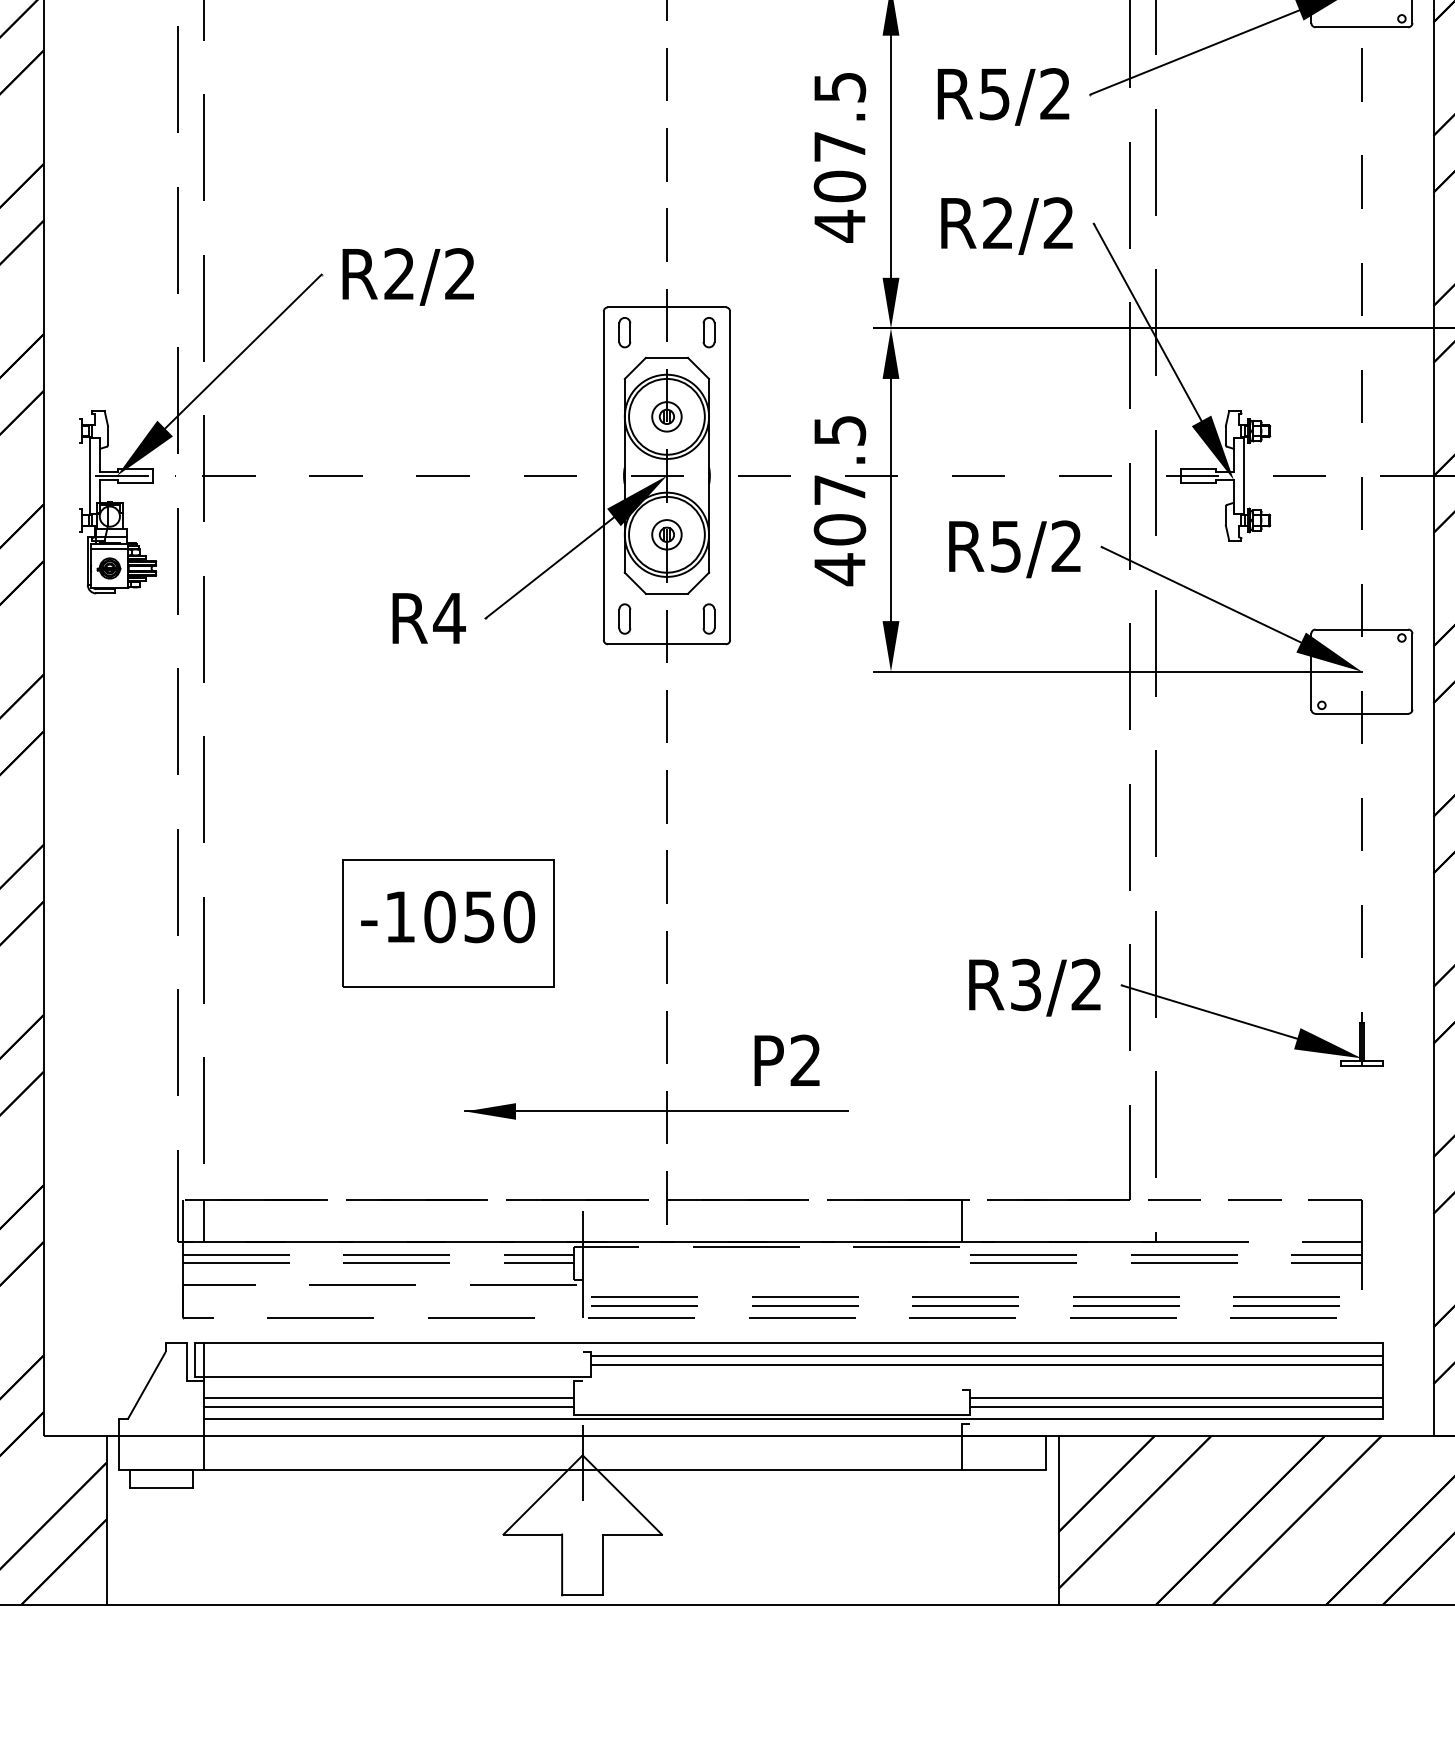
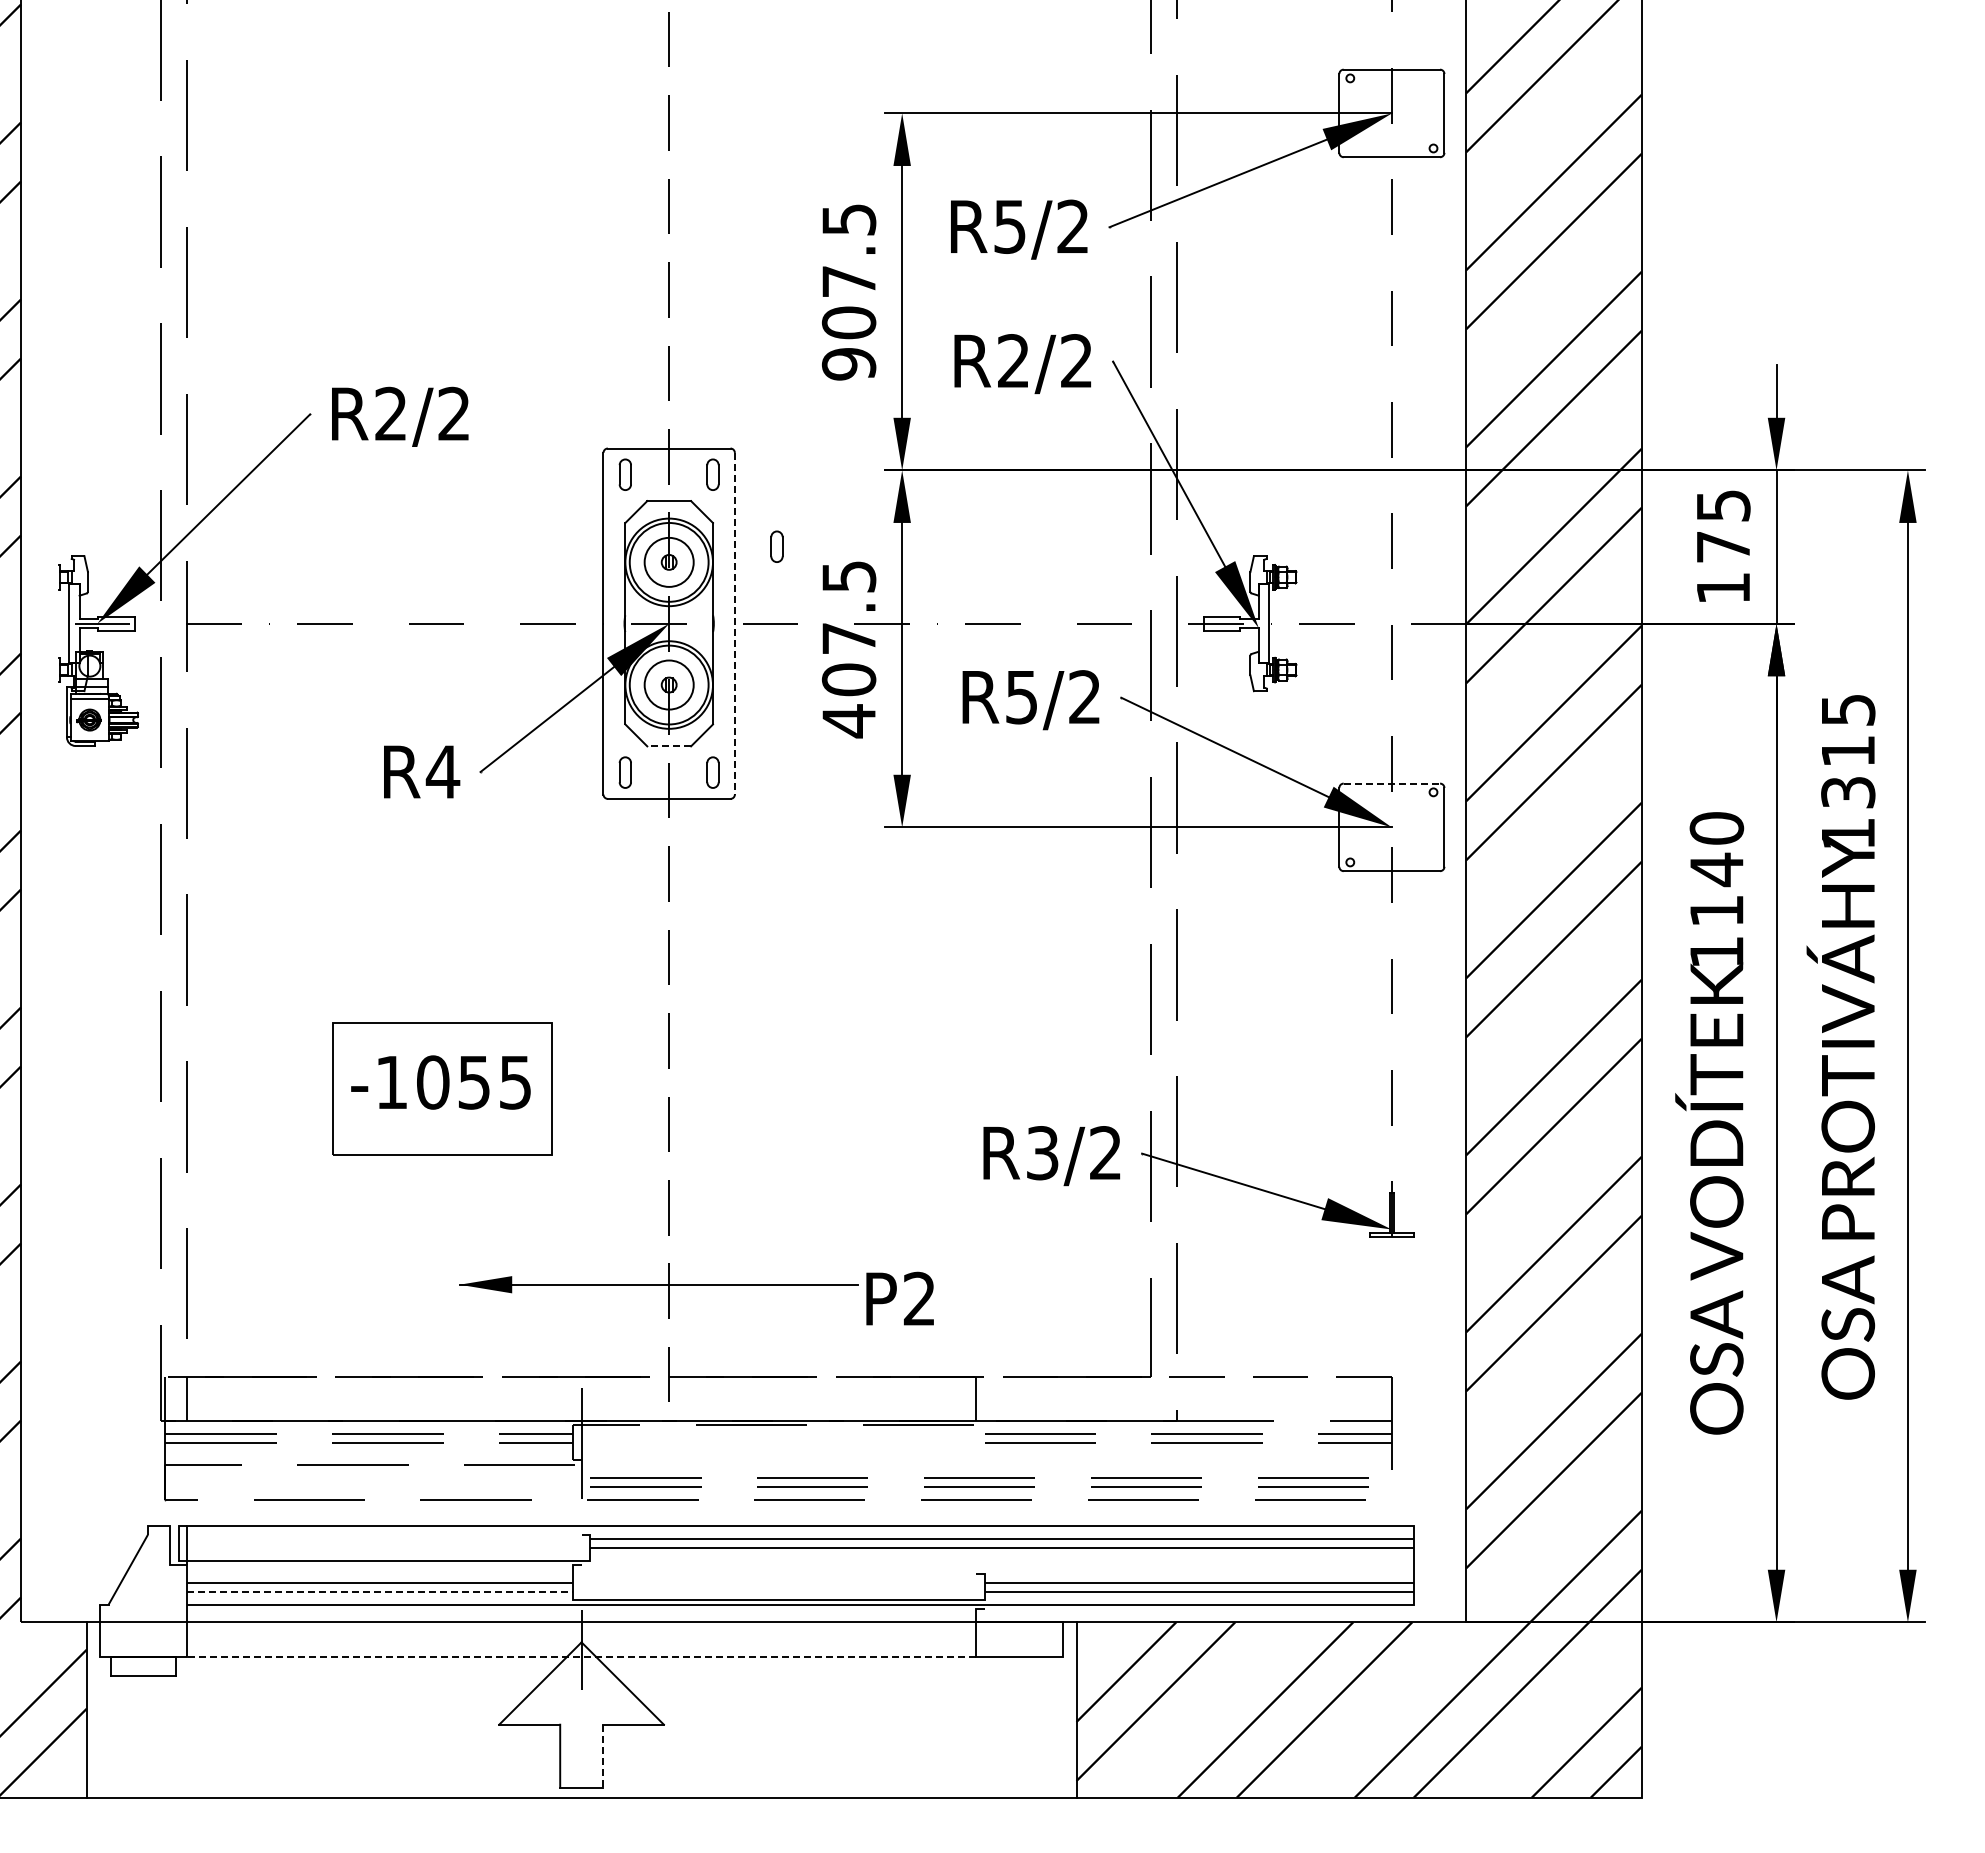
text: (839, 226) -> (848, 364), 407.5 -> 907.5
part: (770, 401) -> (776, 546), added
circle: (666, 416) -> (668, 562), size x1.6
line: (729, 475) -> (734, 623), solid -> dashed
circle: (666, 534) -> (668, 684), size x1.6
line: (667, 593) -> (669, 746), solid -> dashed
line: (1362, 629) -> (1392, 783), solid -> dashed
text: (519, 917) -> (515, 1082), -1050 -> -1055
text: (786, 1060) -> (899, 1298), moved
line: (389, 1406) -> (380, 1591), solid -> dashed
line: (582, 1469) -> (581, 1657), solid -> dashed
line: (602, 1565) -> (602, 1756), solid -> dashed

